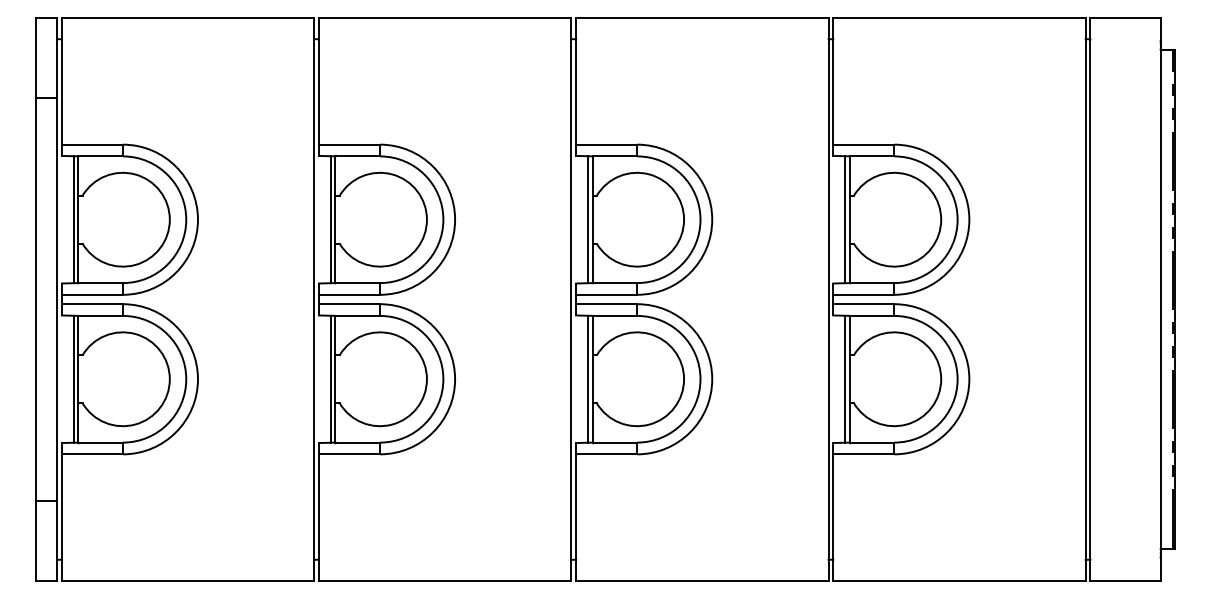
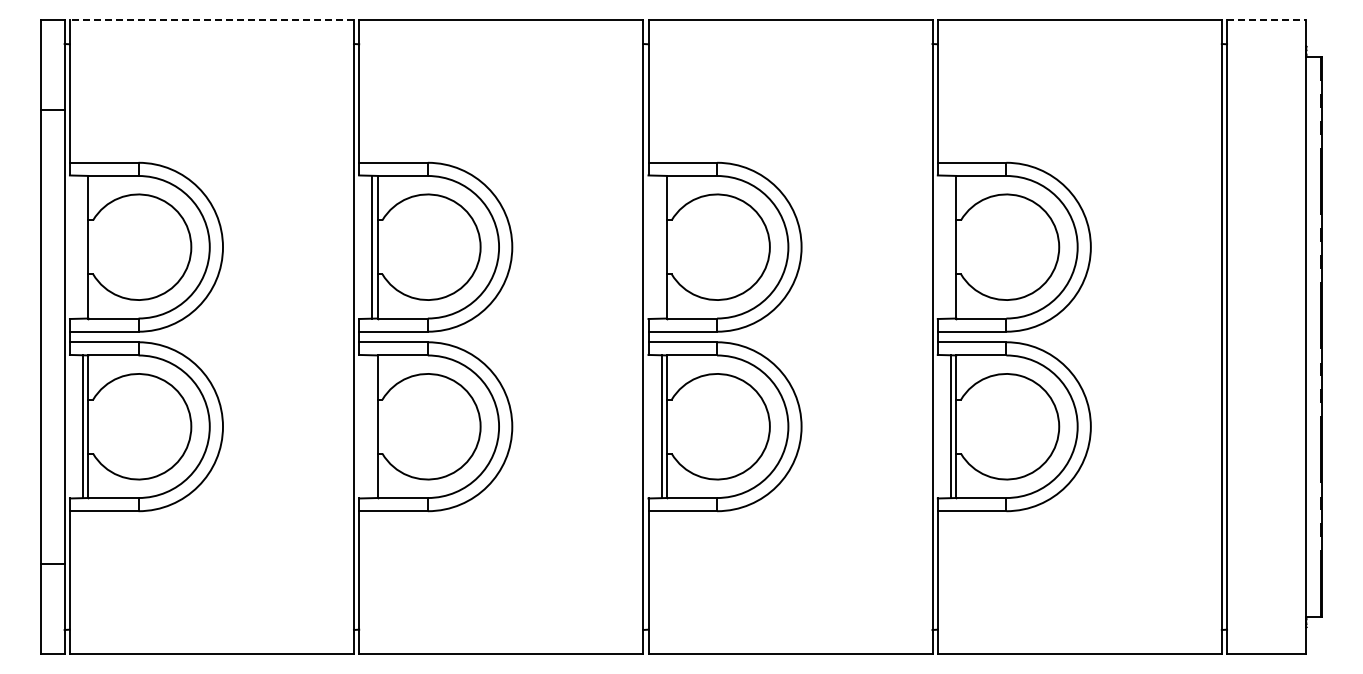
line: (187, 18) -> (211, 20), solid -> dashed
line: (1125, 18) -> (1266, 20), solid -> dashed
line: (73, 219) -> (83, 246), removed
line: (587, 219) -> (661, 246), removed
line: (844, 219) -> (950, 246), removed
line: (330, 379) -> (372, 426), removed

